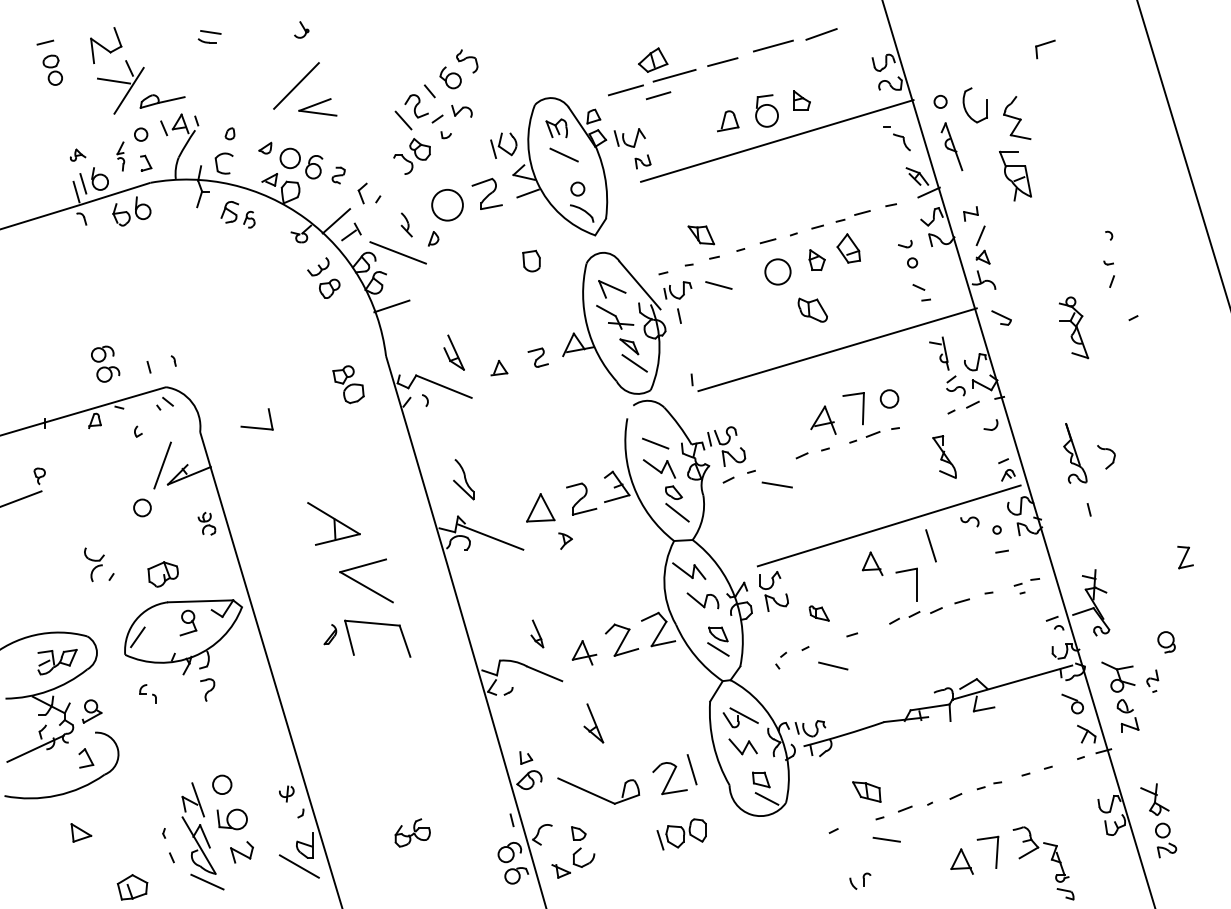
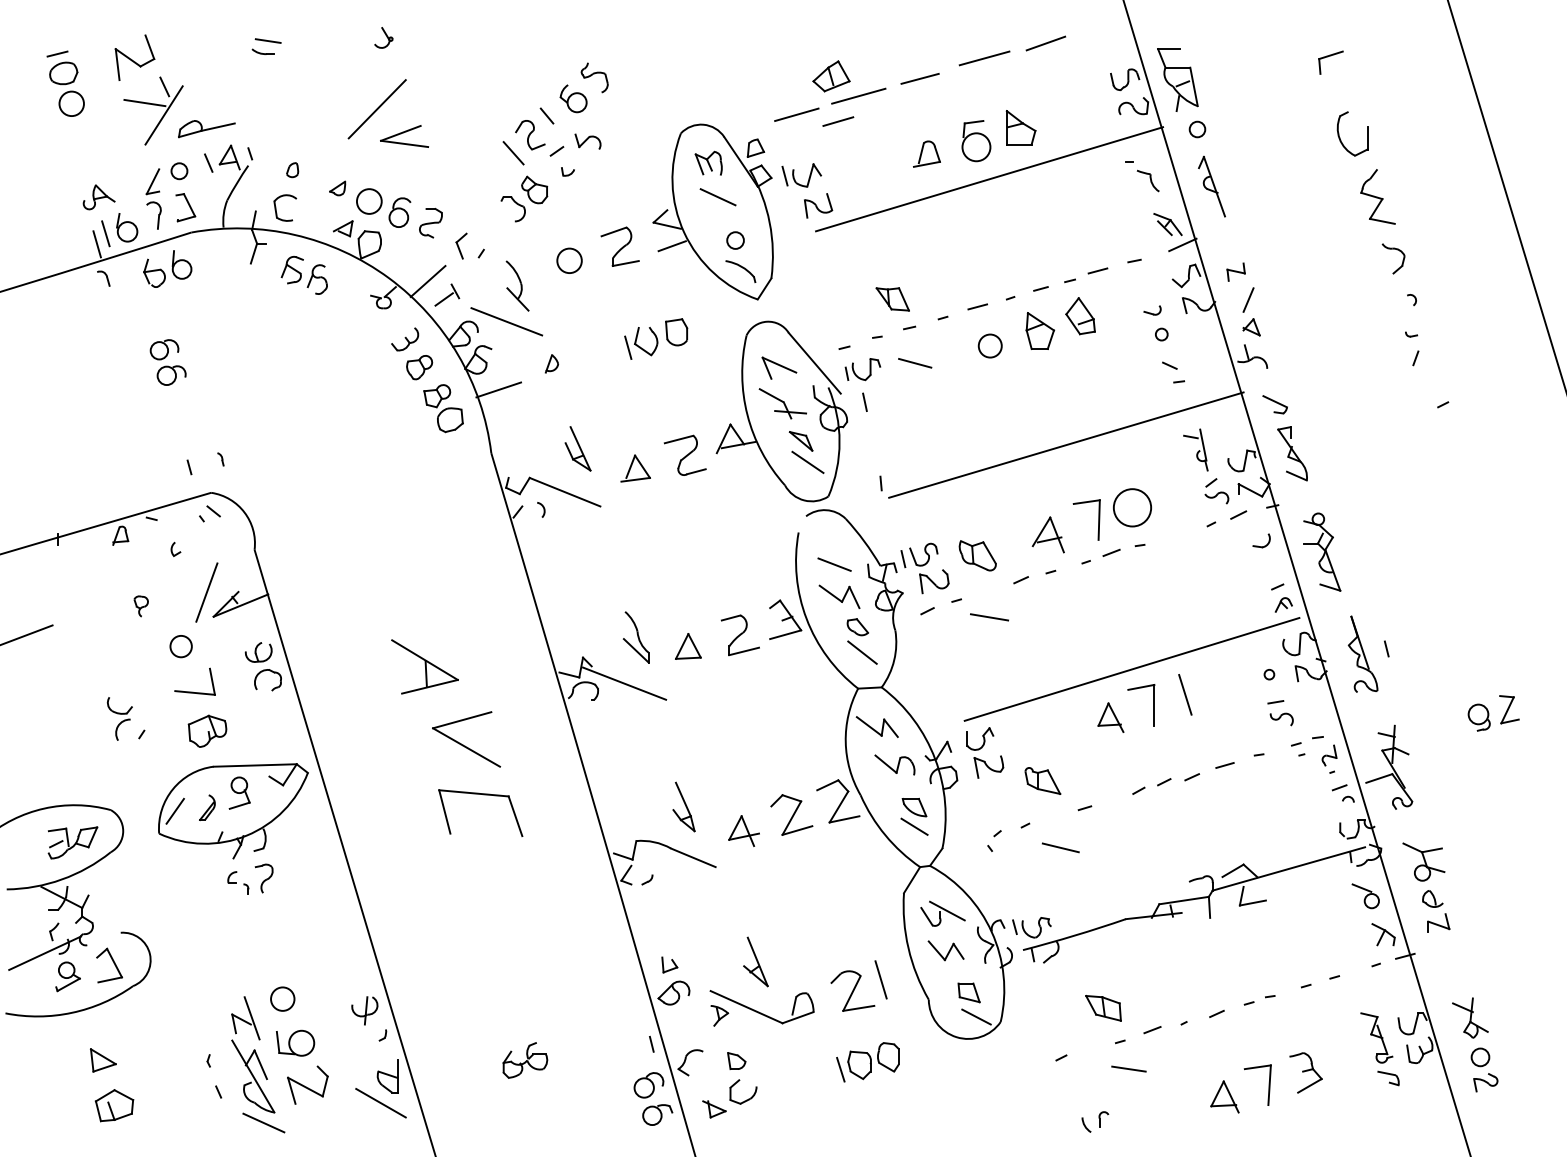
part: (52, 69) -> (66, 88), size x1.43
part: (801, 100) -> (1020, 127), size x1.43
part: (965, 108) -> (1340, 137), moved
part: (1016, 117) -> (1377, 196), moved
part: (503, 145) -> (641, 343), moved
part: (77, 155) -> (98, 197), size x1.67
part: (120, 156) -> (153, 198), size x1.67
part: (642, 161) -> (818, 205), size x1.43
part: (145, 163) -> (185, 207), size x1.43
part: (338, 175) -> (430, 223), size x1.43
part: (1015, 175) -> (1177, 79), moved
circle: (447, 204) -> (569, 260), size x0.62
part: (248, 219) -> (316, 279), size x1.43
part: (406, 224) -> (517, 285), size x1.67
part: (433, 238) -> (551, 363), moved
part: (817, 259) -> (1040, 330), size x1.43
circle: (777, 271) -> (989, 345), size x0.71
part: (812, 310) -> (977, 555), moved
part: (1074, 327) -> (1322, 551), moved
part: (537, 357) -> (684, 454), size x1.67
part: (105, 364) -> (167, 362), moved
part: (499, 368) -> (635, 468), size x1.43
part: (348, 384) -> (443, 408), moved
circle: (889, 398) -> (1132, 507), size x1.67
part: (255, 427) -> (193, 691), moved
part: (1109, 450) -> (1397, 250), moved
part: (1074, 452) -> (1362, 653), moved
part: (944, 456) -> (1292, 453), moved
part: (39, 476) -> (140, 606), moved
part: (463, 479) -> (635, 637), moved
part: (540, 507) -> (688, 646), size x0.71
part: (969, 522) -> (1281, 719), moved
part: (206, 523) -> (262, 666), size x1.67
part: (565, 540) -> (719, 1015), moved
part: (916, 584) -> (1153, 705), moved
part: (818, 613) -> (1042, 780), size x1.43
part: (536, 633) -> (683, 806), size x1.43
part: (330, 634) -> (207, 807), moved
part: (1165, 642) -> (1478, 717), moved
part: (1152, 680) -> (1329, 758), moved
part: (148, 693) -> (238, 882), moved
part: (91, 711) -> (67, 976), moved
part: (593, 723) -> (755, 961), moved
part: (86, 758) -> (109, 965), size x1.43
part: (286, 793) -> (364, 1010), size x1.43
part: (241, 851) -> (307, 1084), size x1.43
part: (1058, 871) -> (1379, 1049), moved
part: (132, 887) -> (114, 1105), moved

